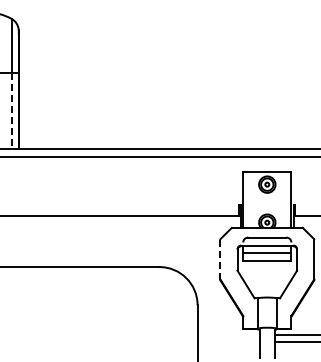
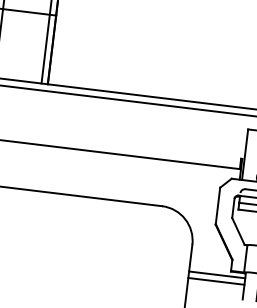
line: (11, 111) -> (45, 49), dashed -> solid
line: (220, 259) -> (218, 206), dashed -> solid
line: (228, 334) -> (217, 274), added
line: (228, 341) -> (216, 280), added

